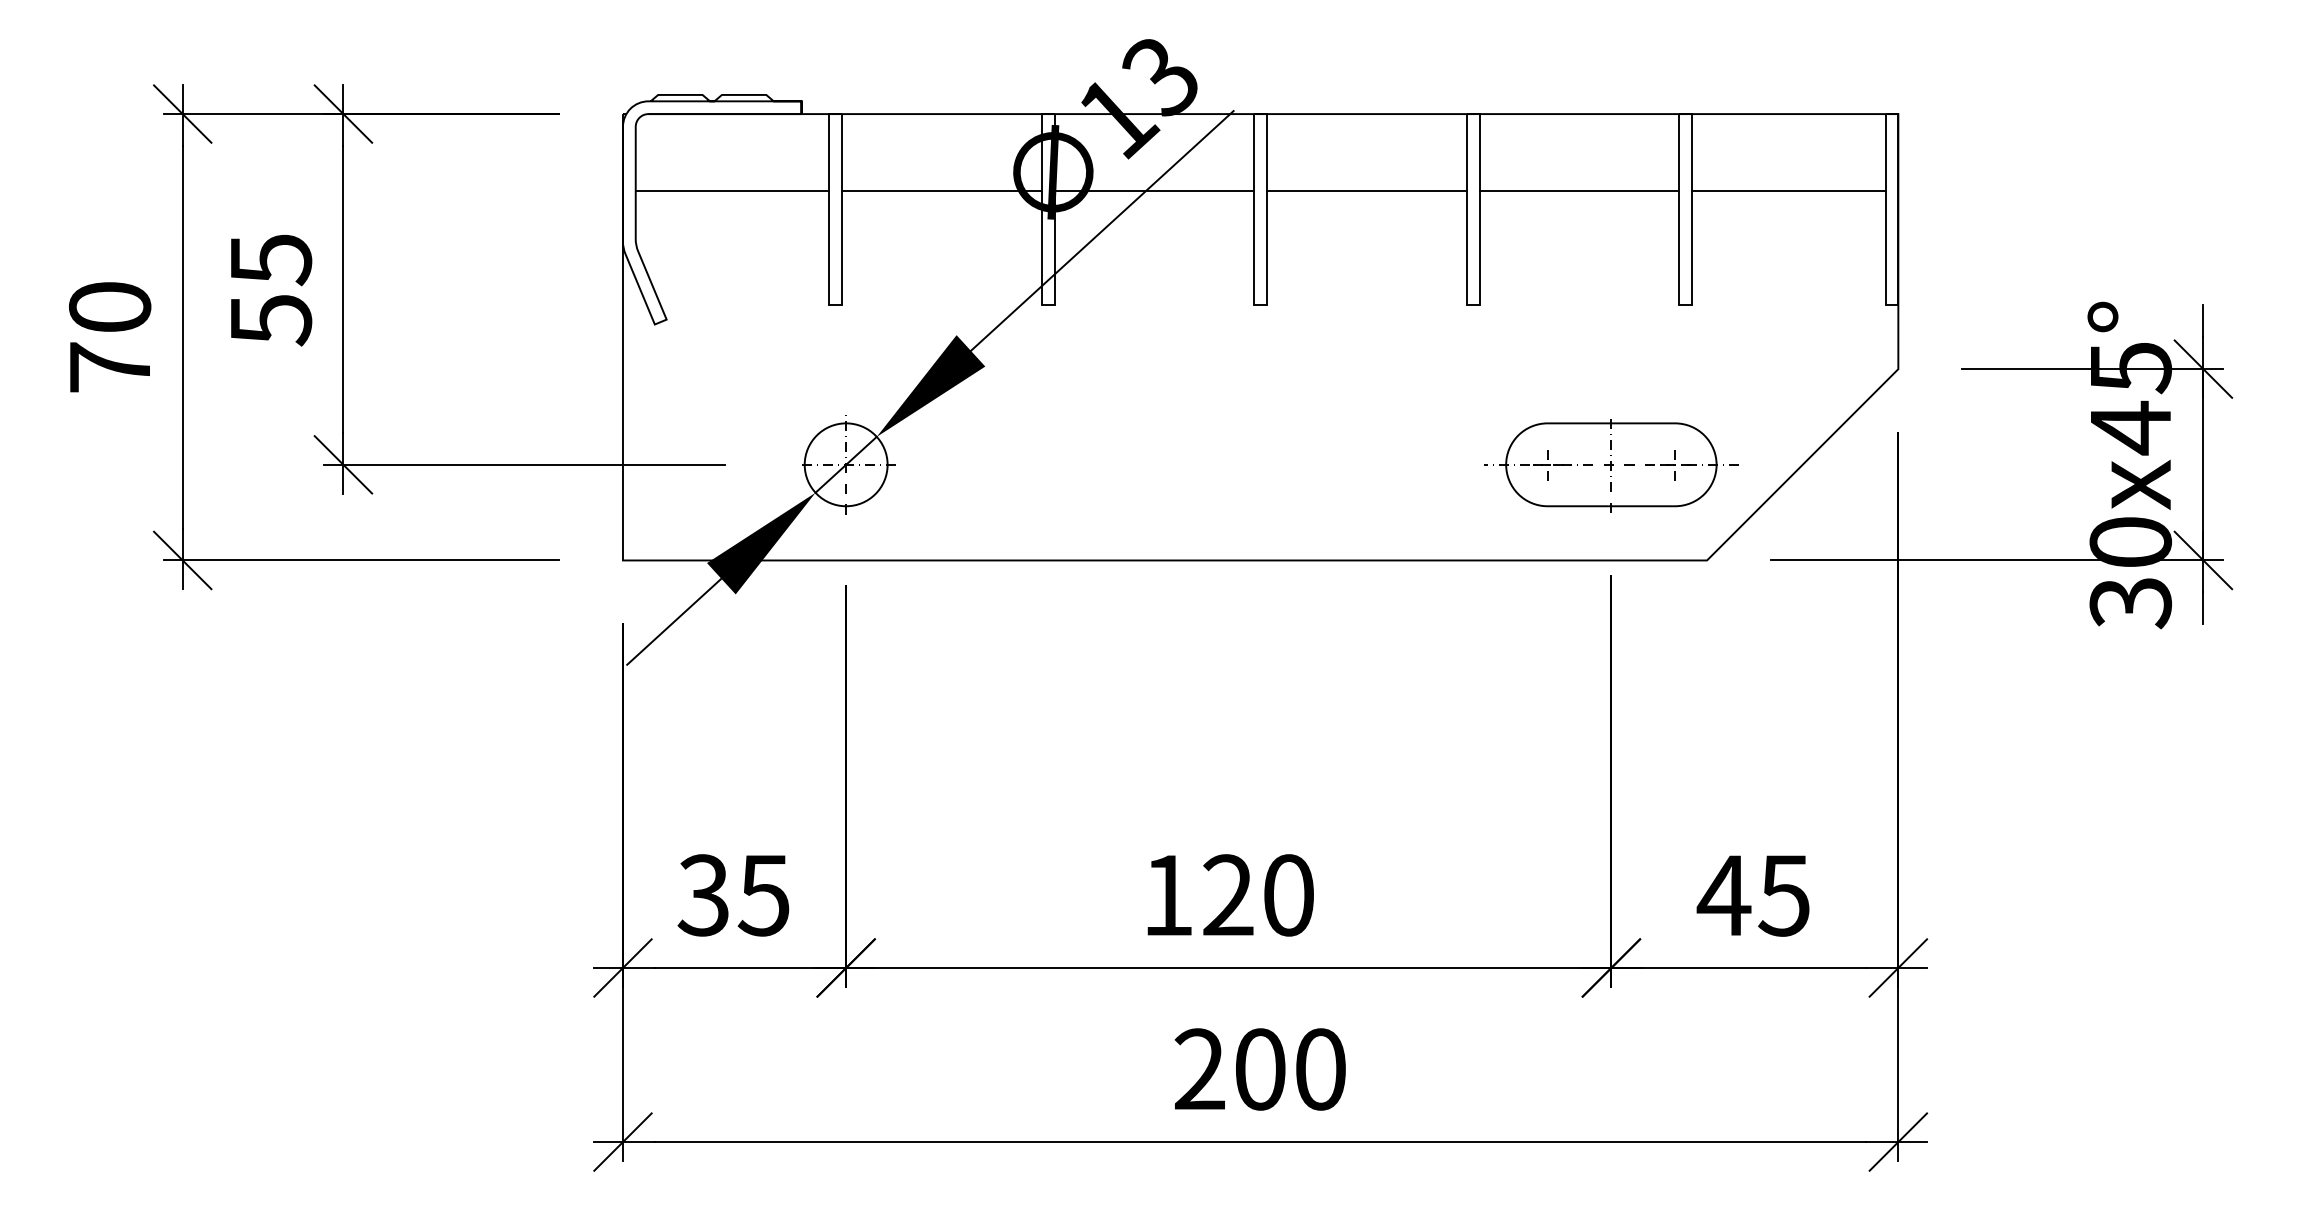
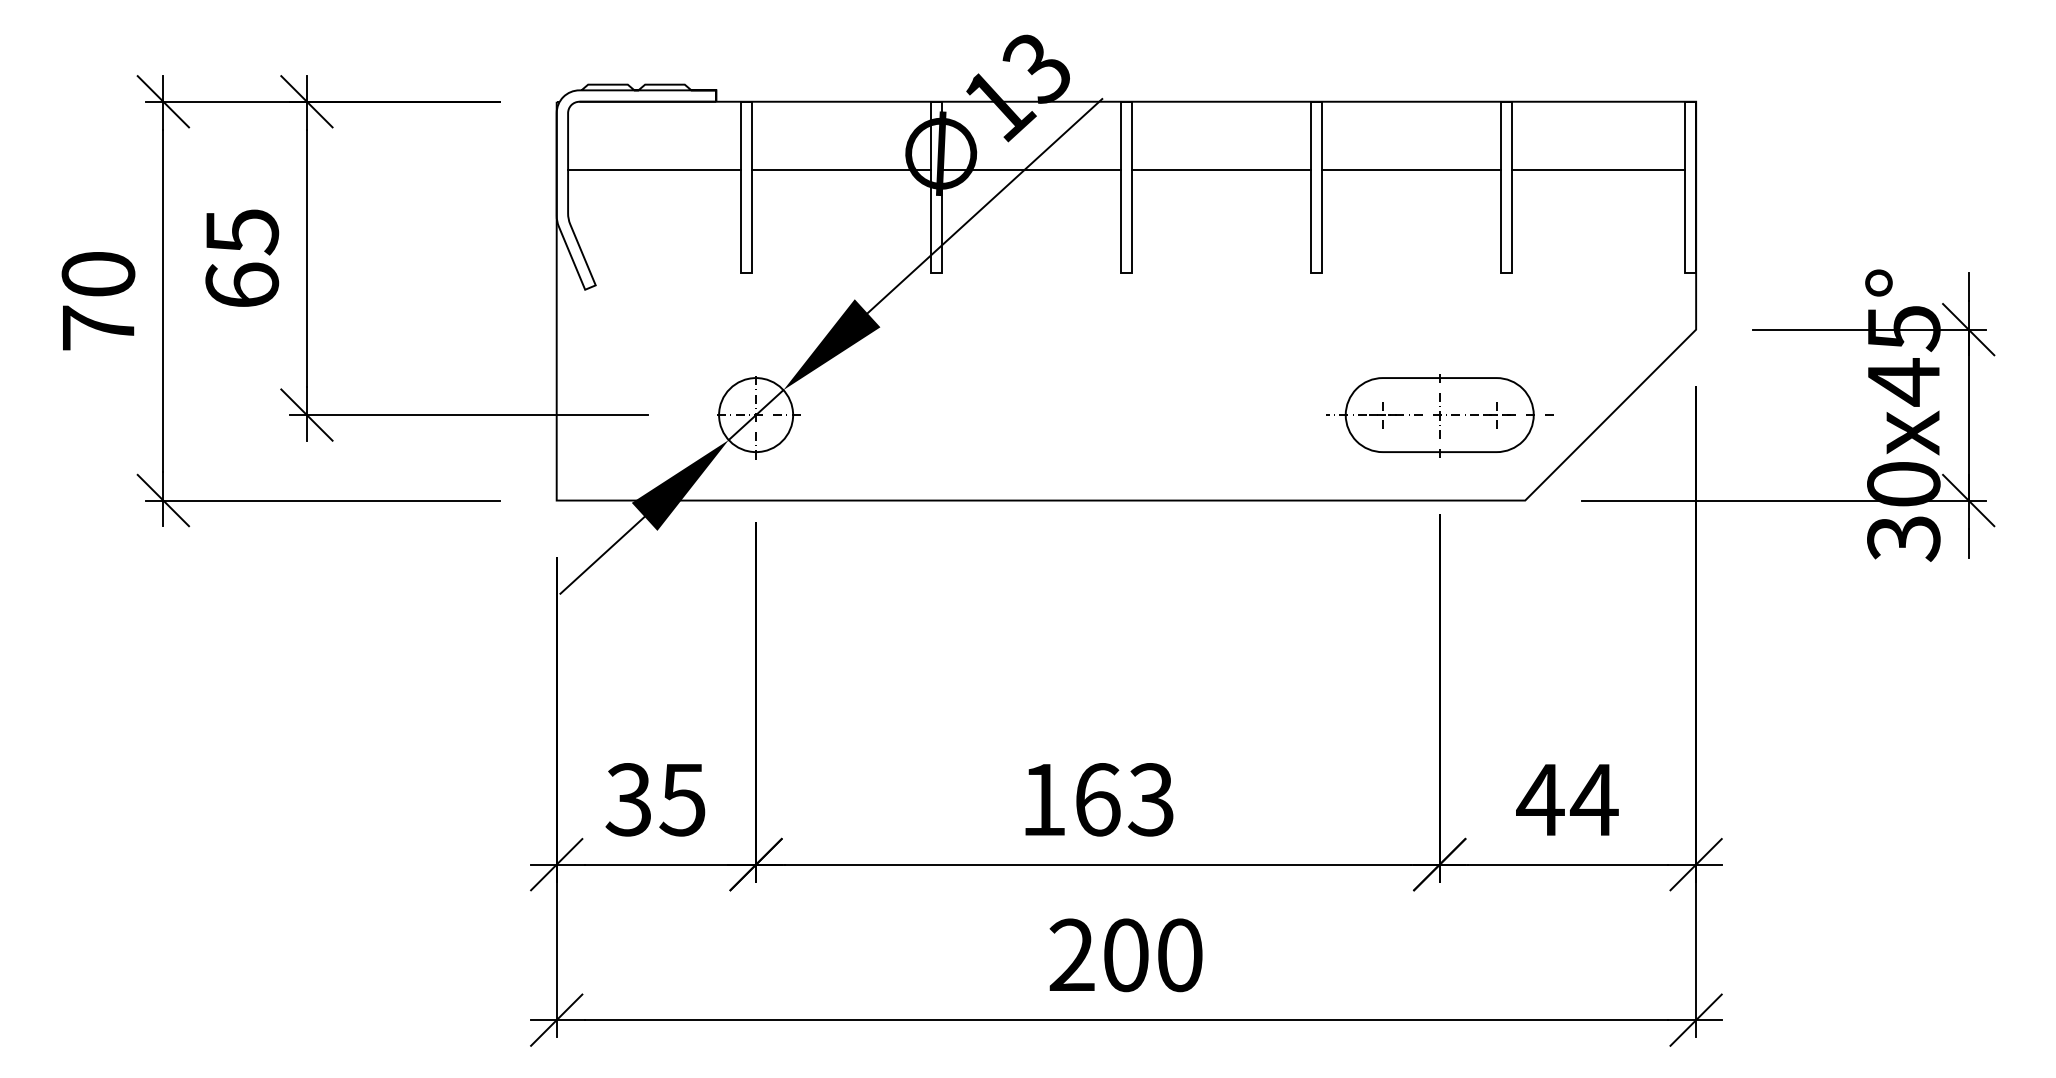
text: (271, 319) -> (242, 285), 55 -> 65
text: (1258, 895) -> (1124, 799), 120 -> 163
text: (1783, 896) -> (1593, 800), 45 -> 44

